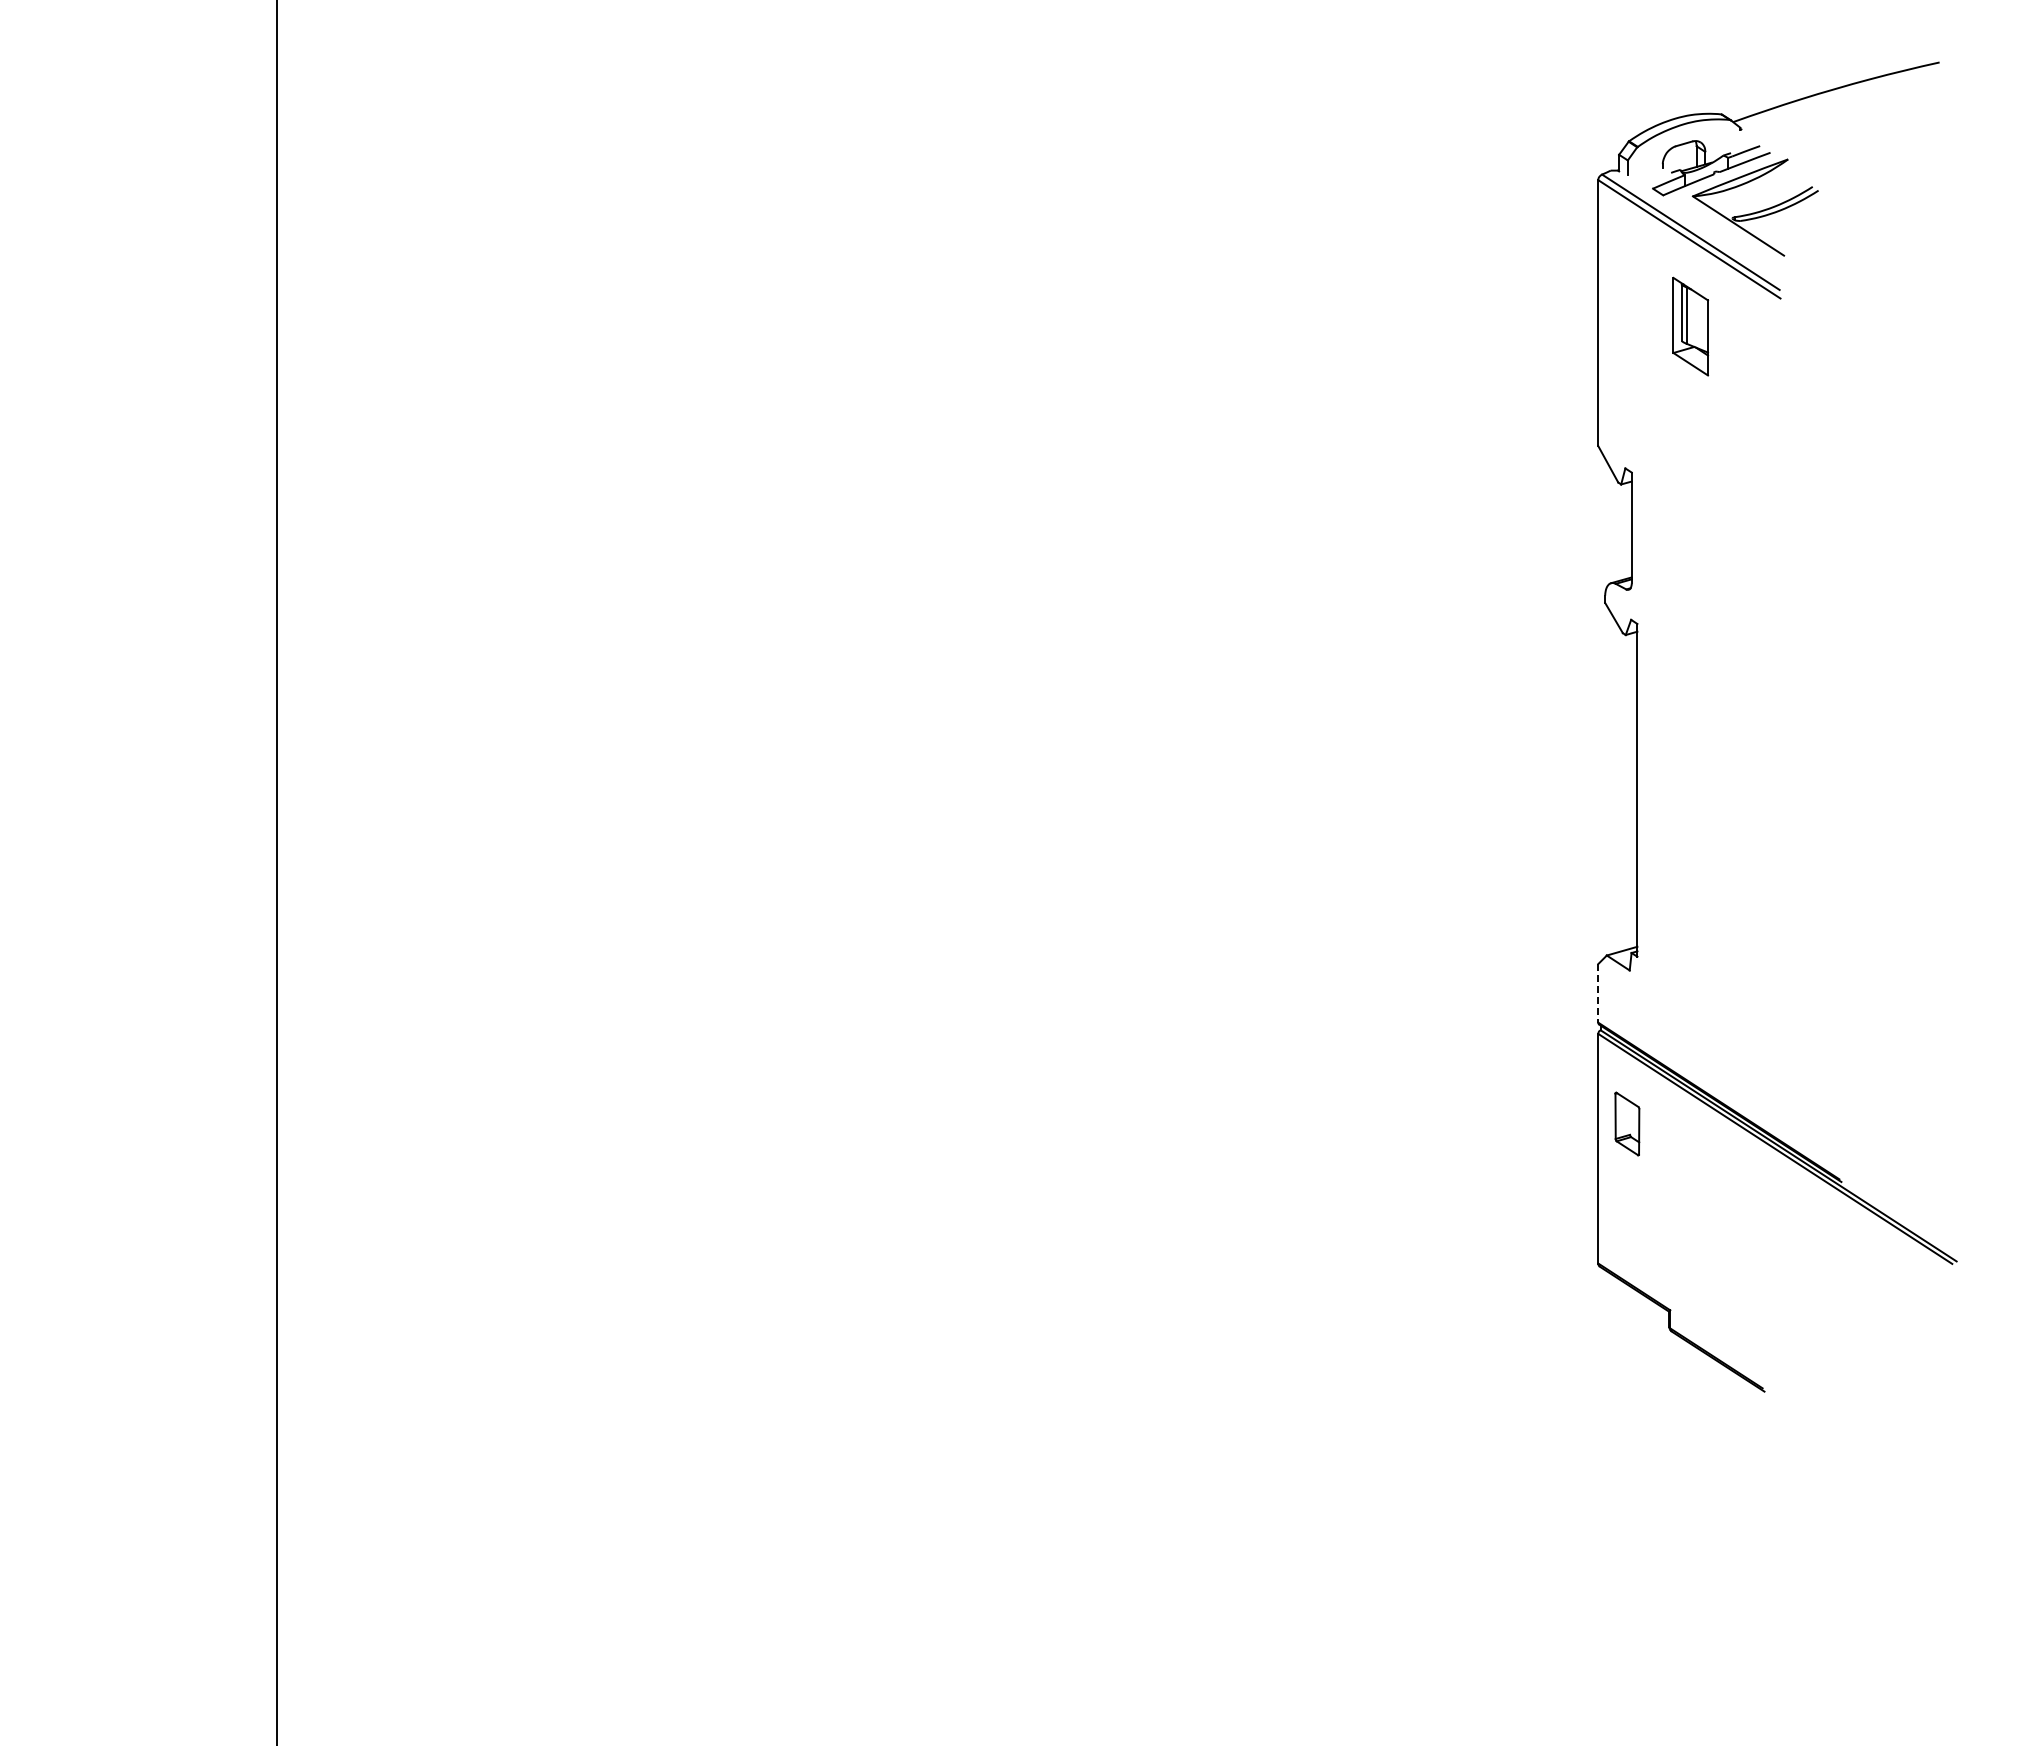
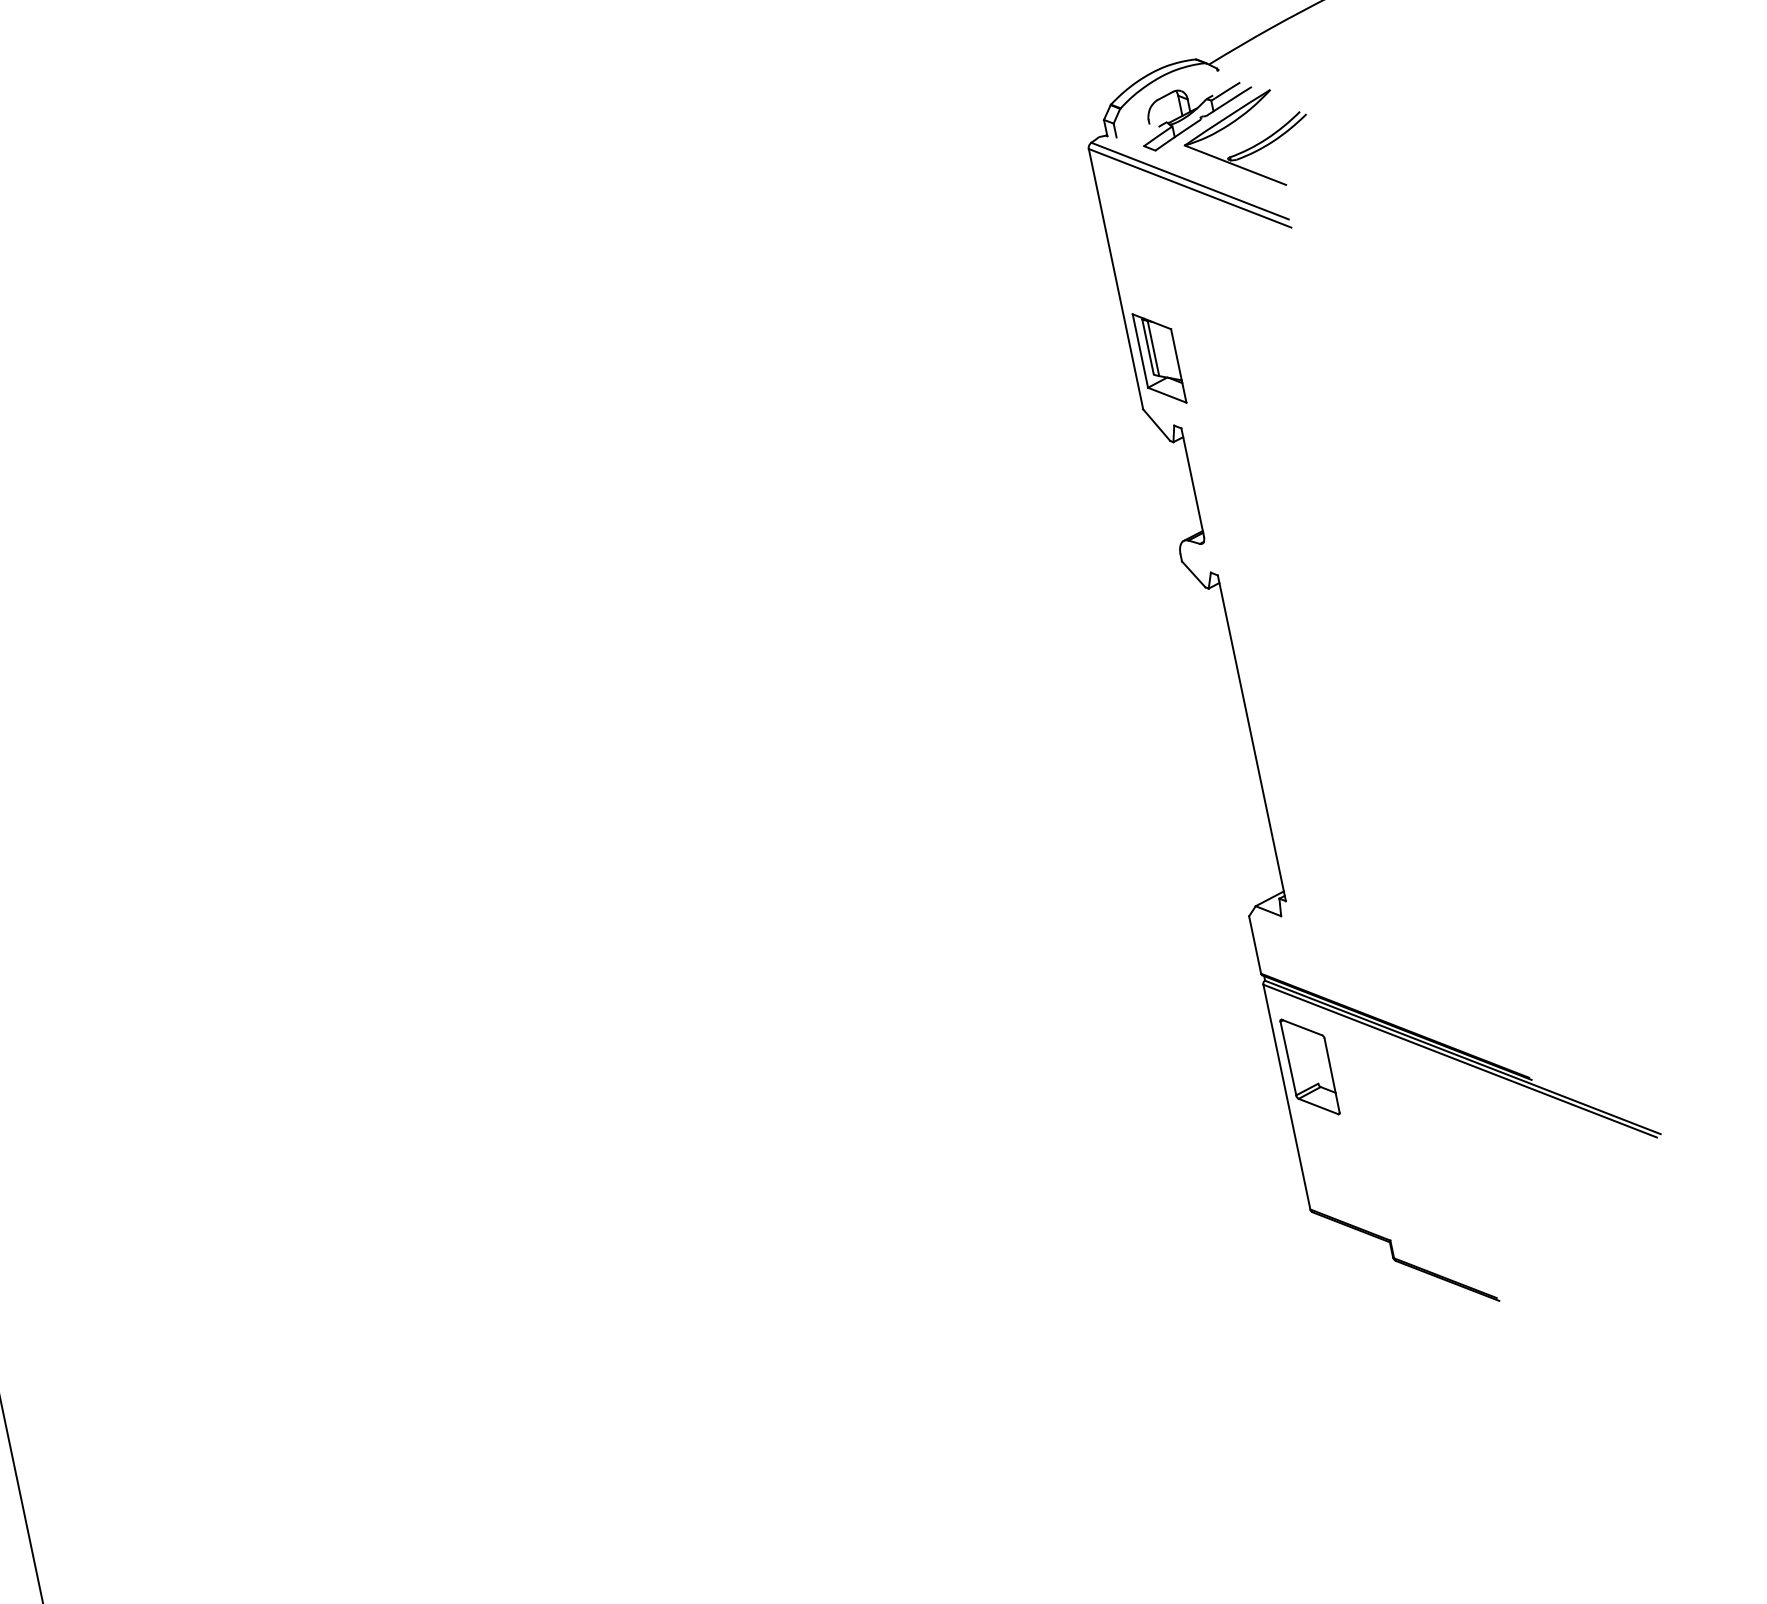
part: (1690, 326) -> (1159, 358), moved
line: (1598, 993) -> (1255, 945), dashed -> solid
part: (1627, 1123) -> (1310, 1066), size x1.67

